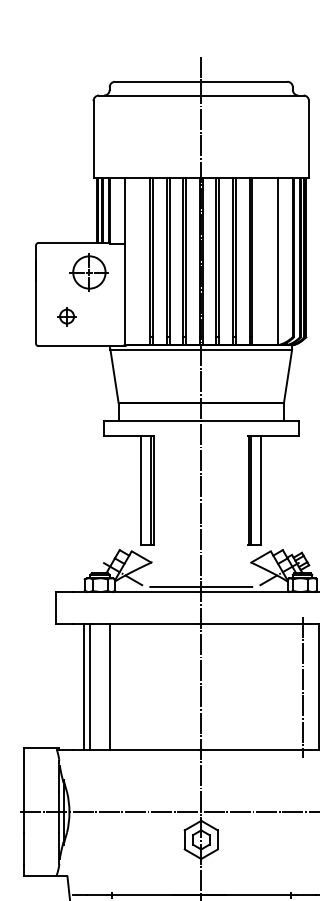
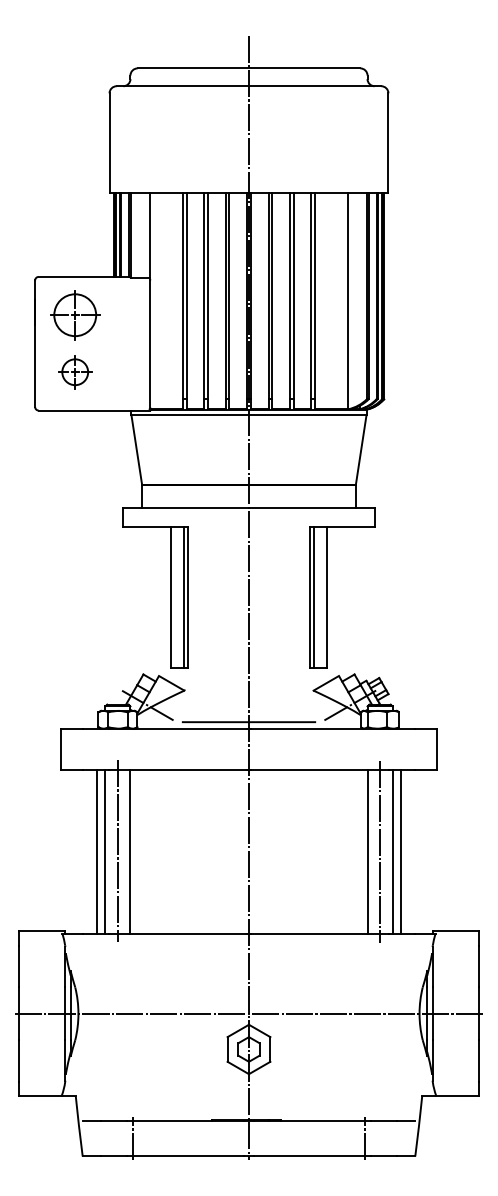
part: (89, 272) -> (75, 315), moved
part: (67, 316) -> (75, 372), size x1.43
line: (99, 686) -> (117, 850), added
line: (292, 686) -> (367, 851), added
line: (312, 686) -> (392, 851), added

